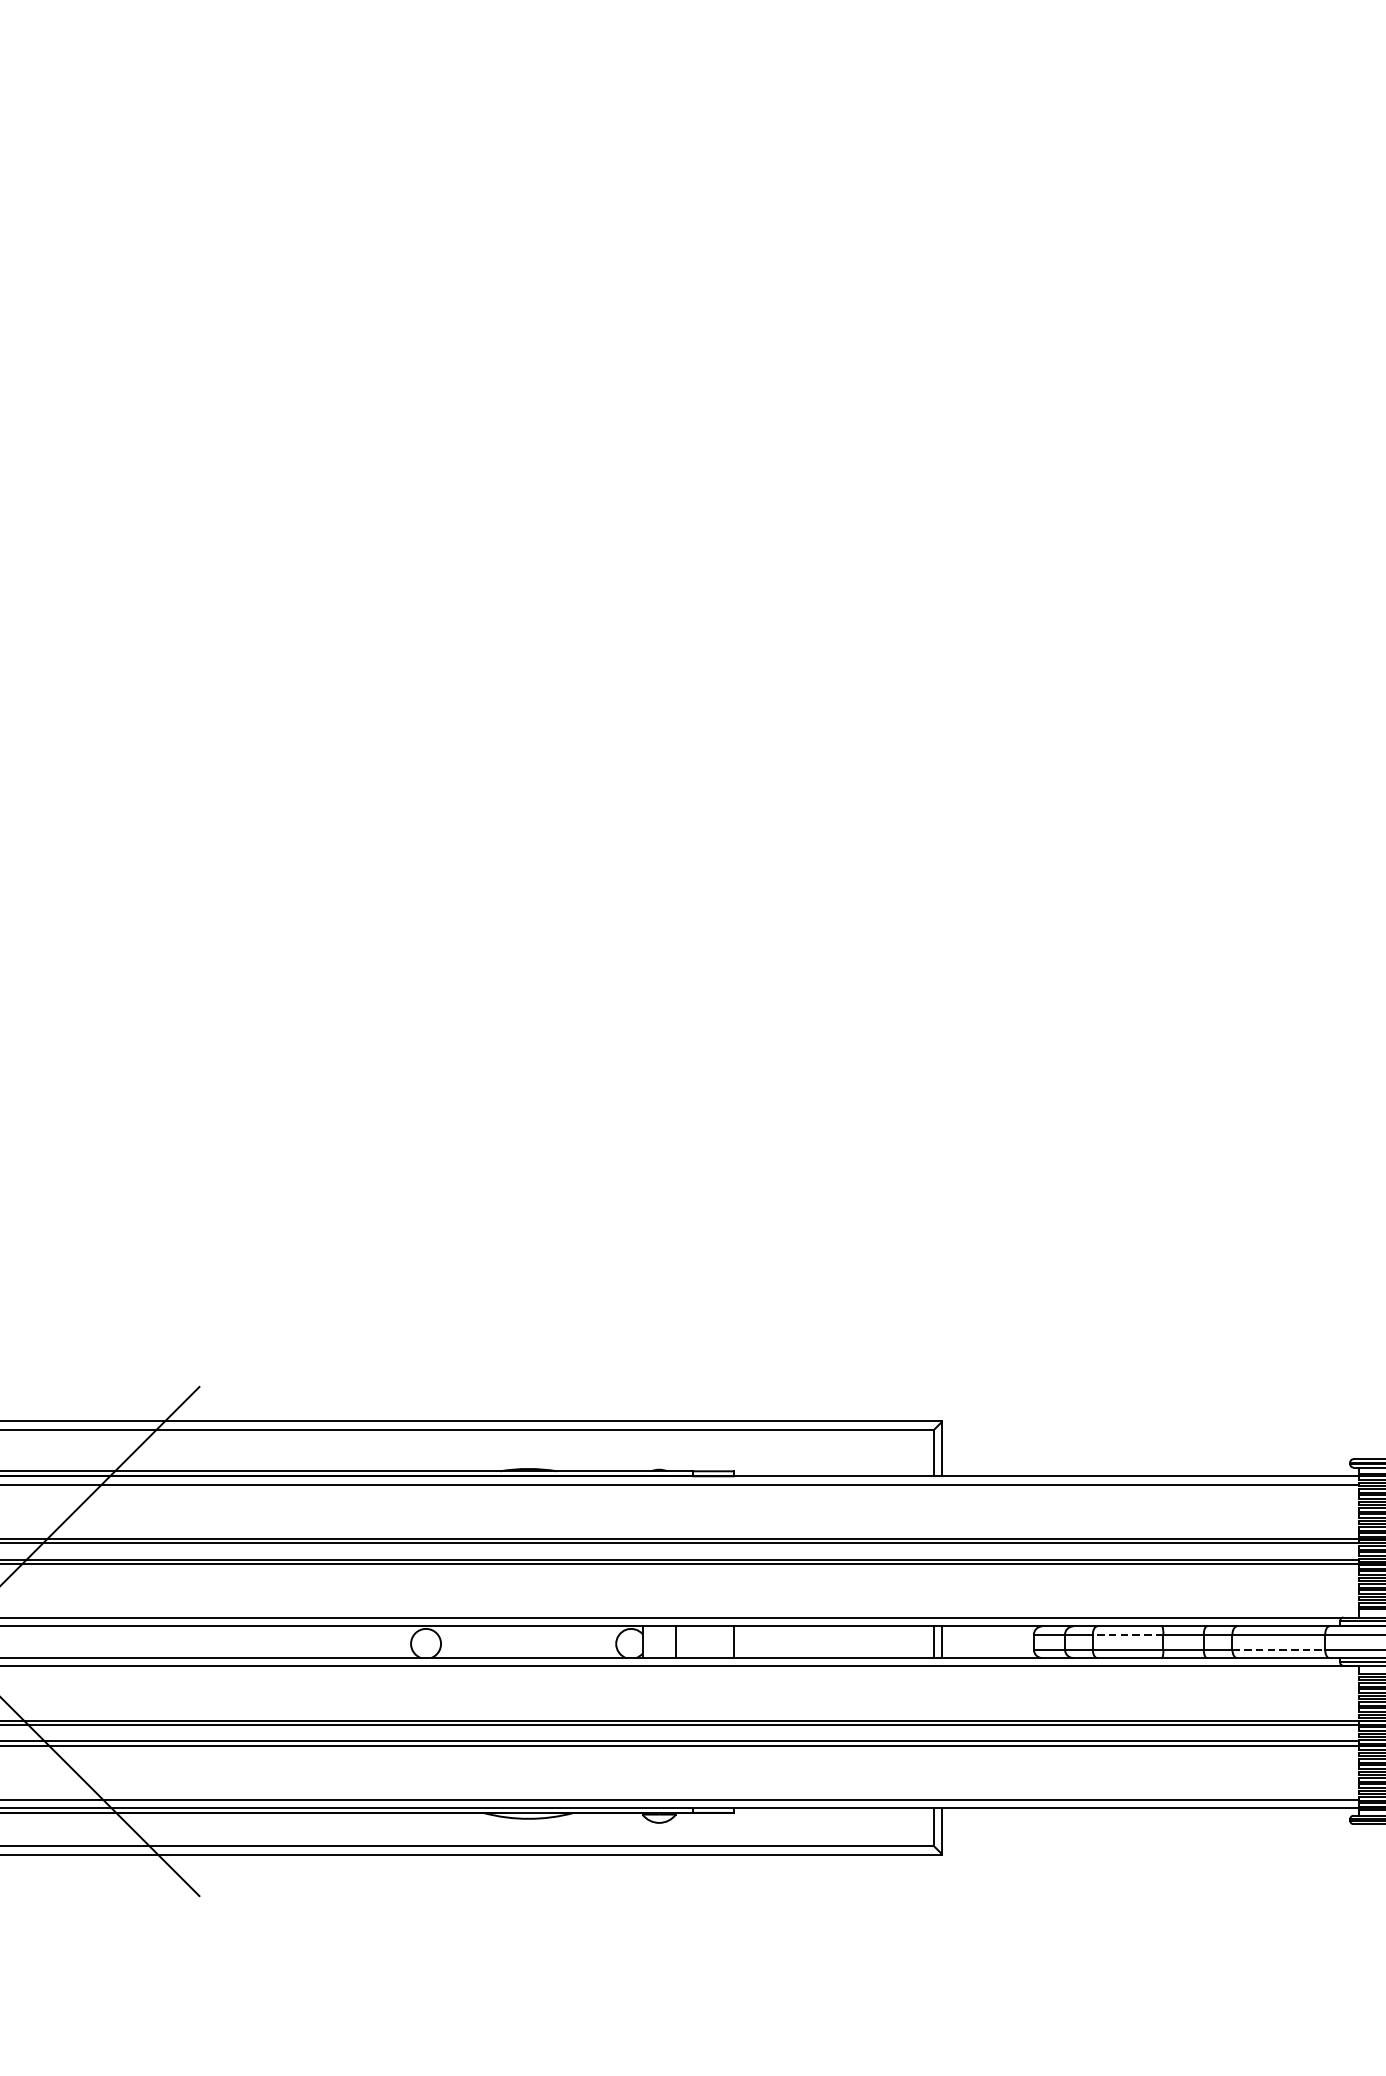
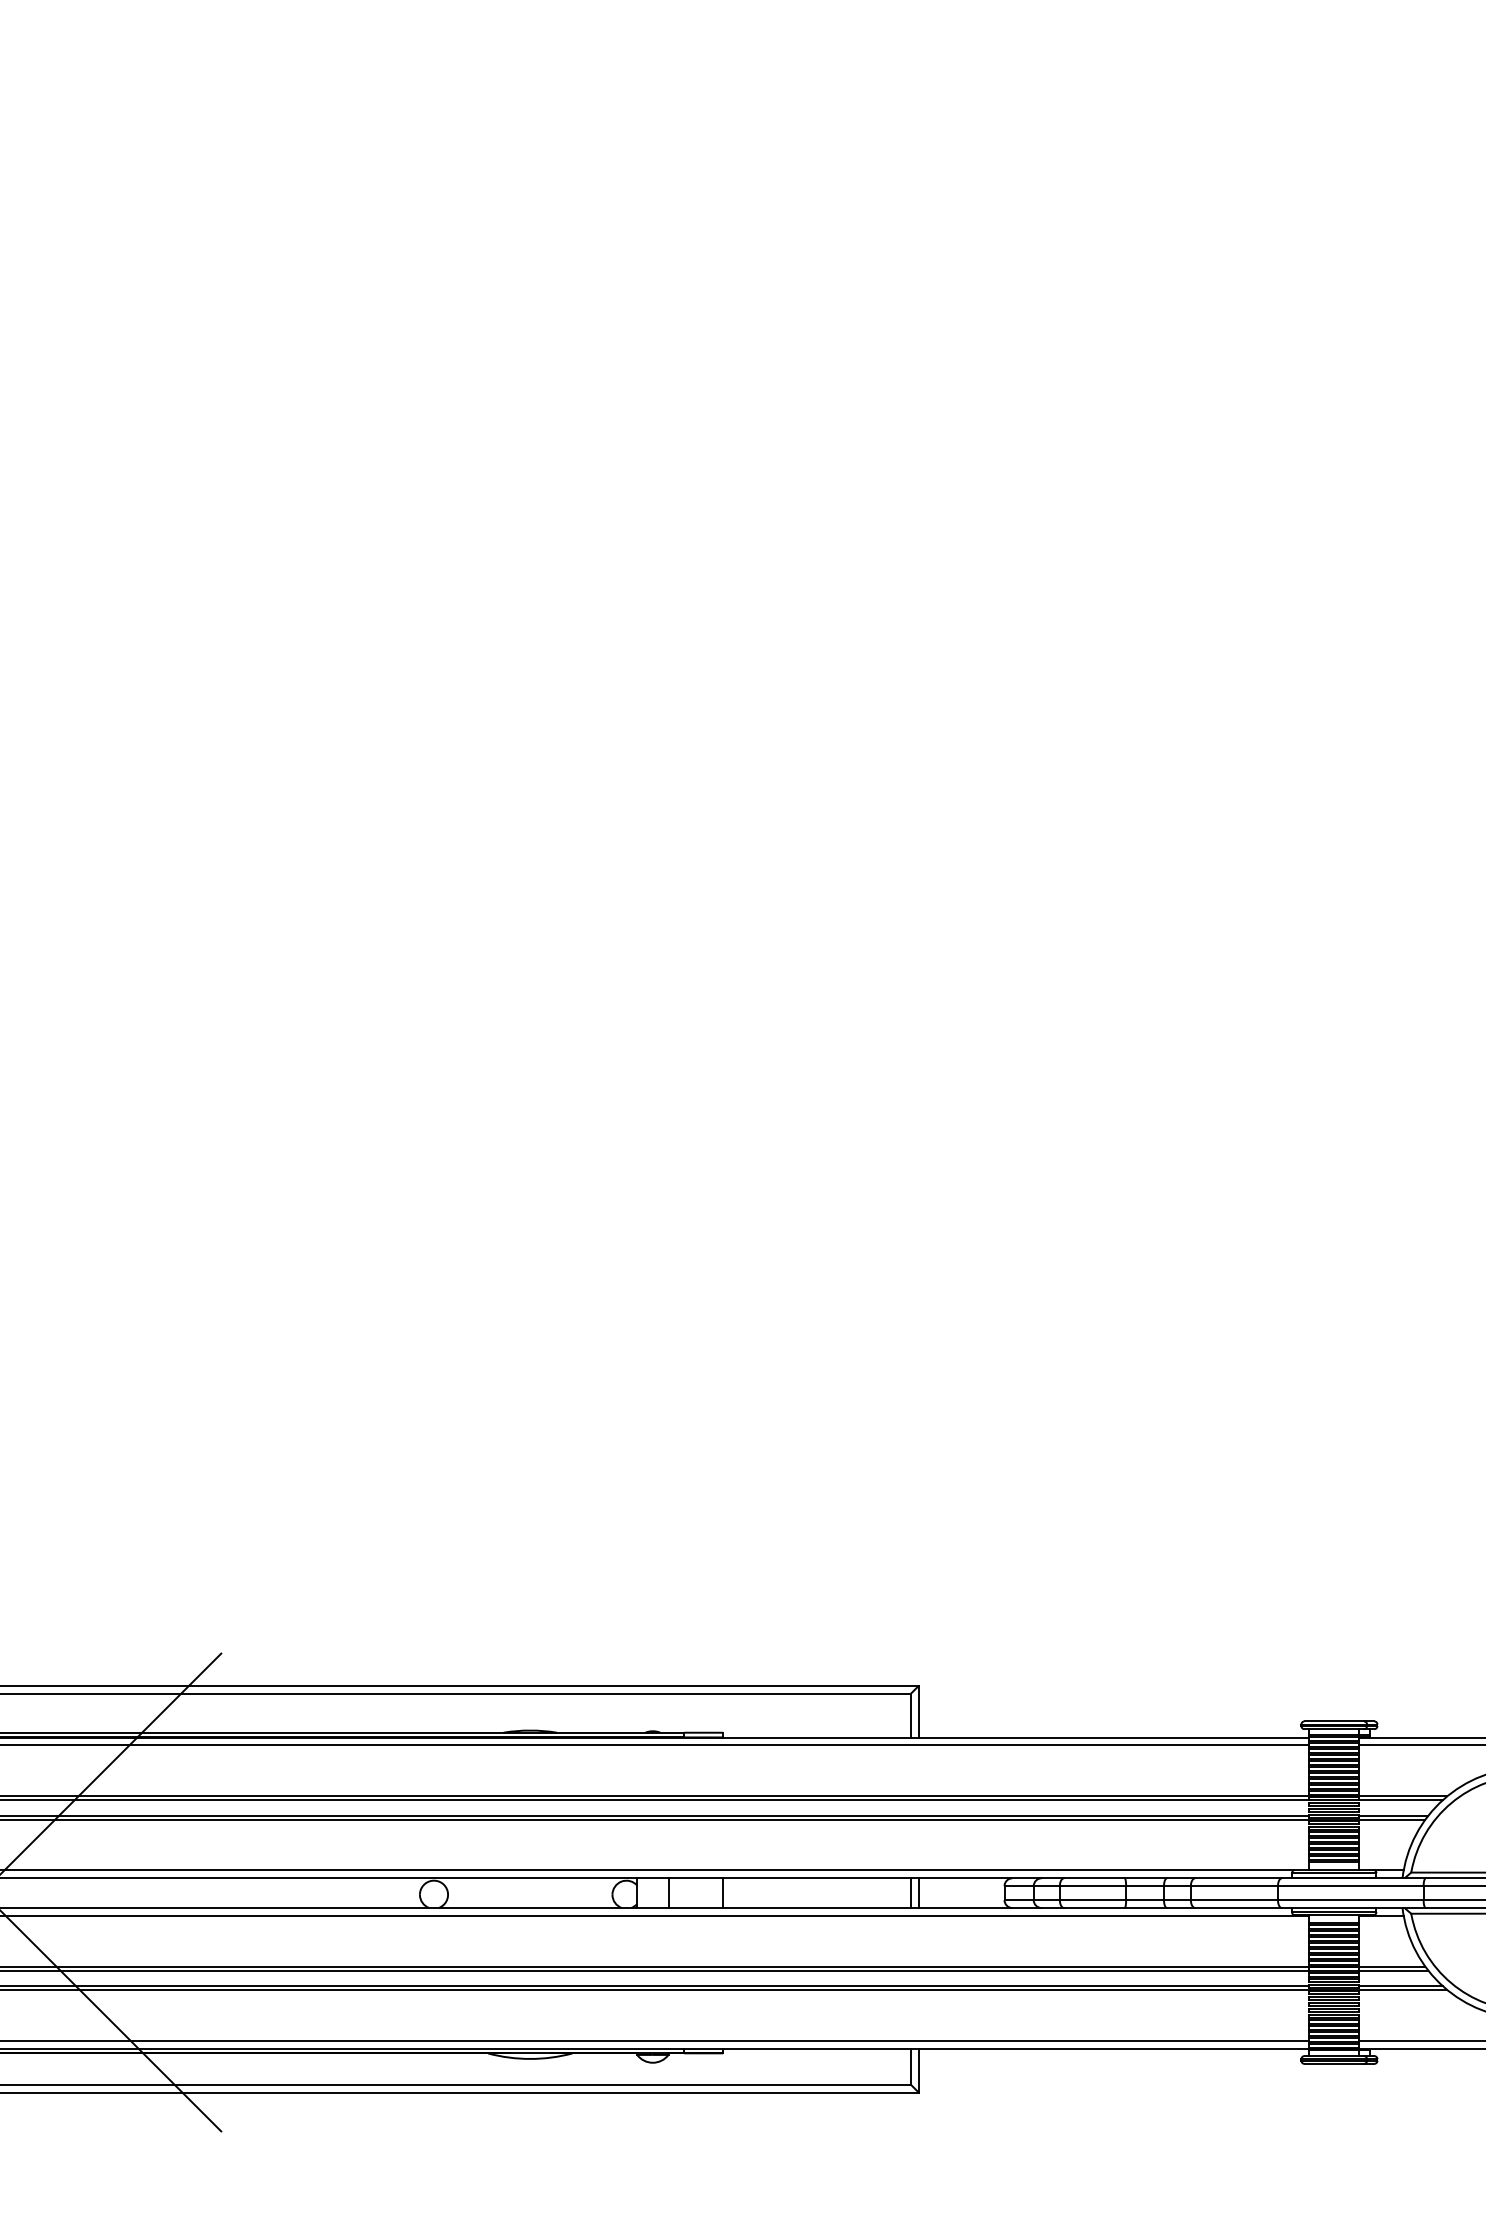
line: (1127, 1635) -> (1092, 1886), dashed -> solid
line: (1278, 1650) -> (1234, 1900), dashed -> solid

